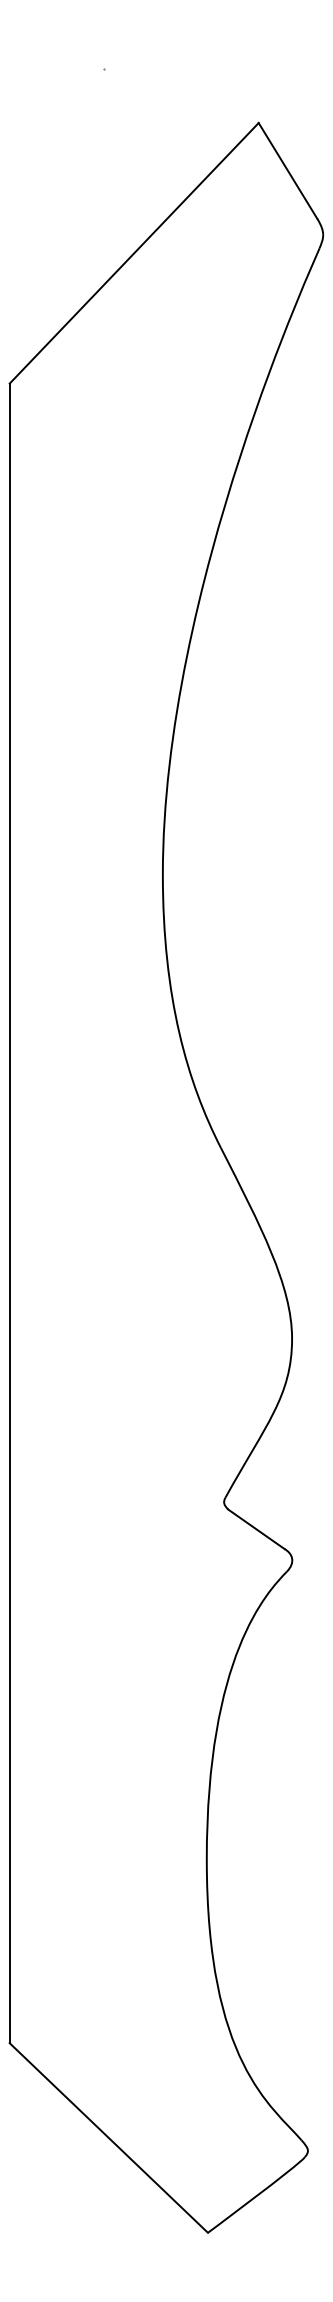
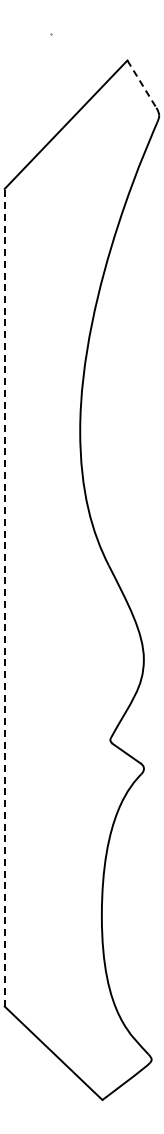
line: (287, 171) -> (141, 84), solid -> dashed
line: (9, 1212) -> (4, 597), solid -> dashed

